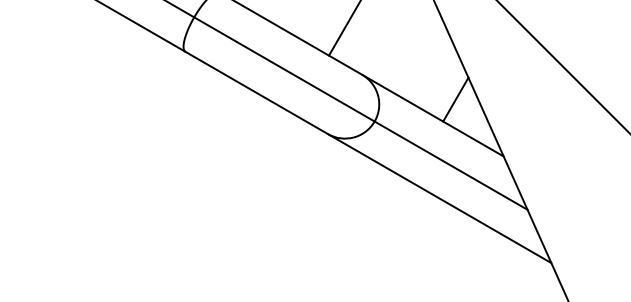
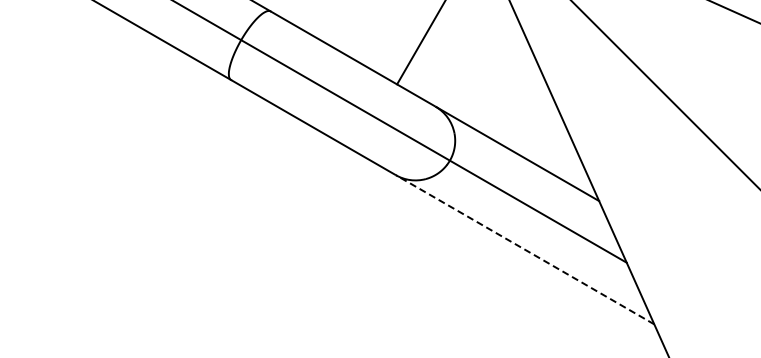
line: (455, 99) -> (543, 135), removed
line: (439, 198) -> (524, 249), solid -> dashed

